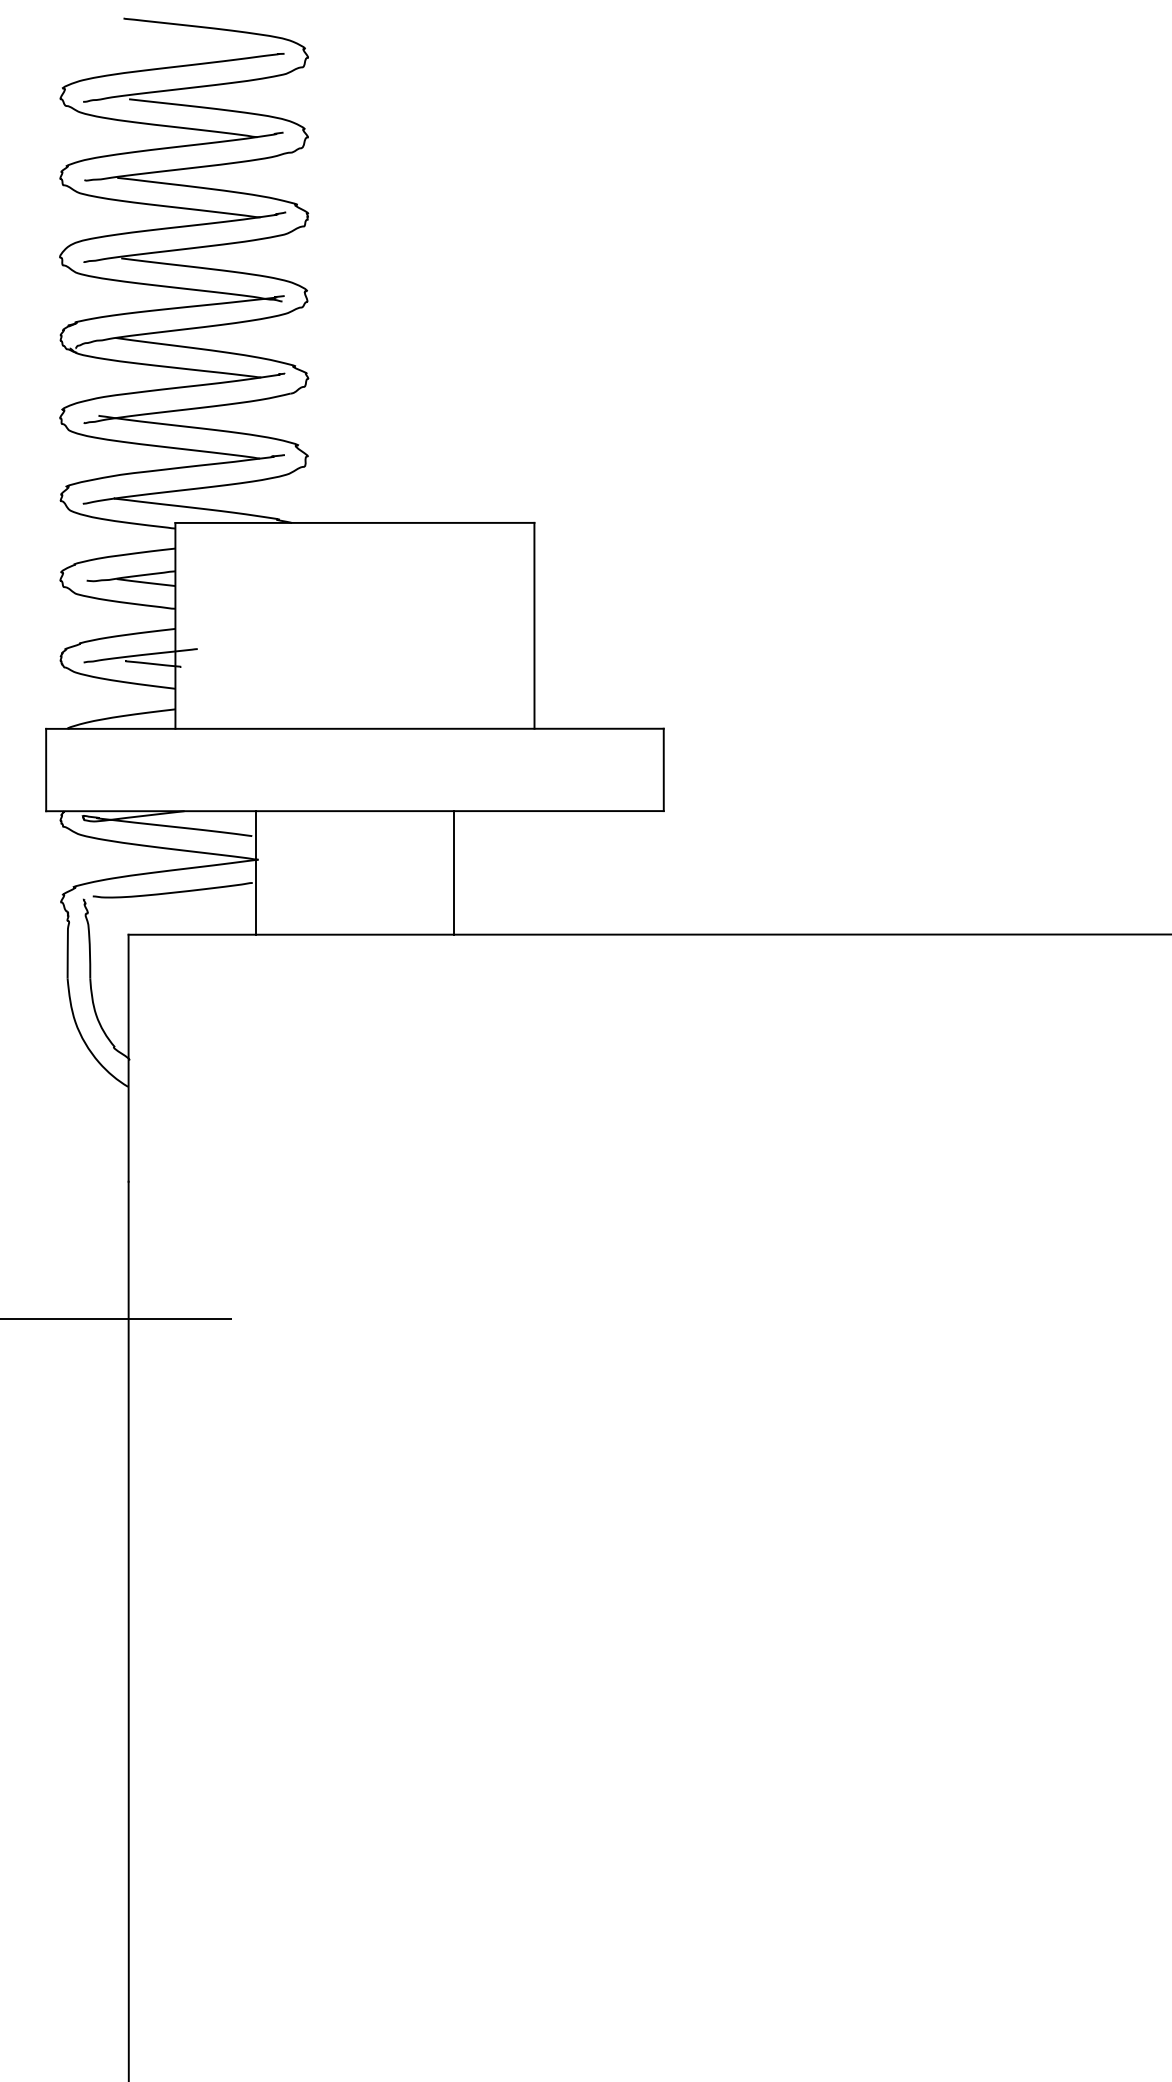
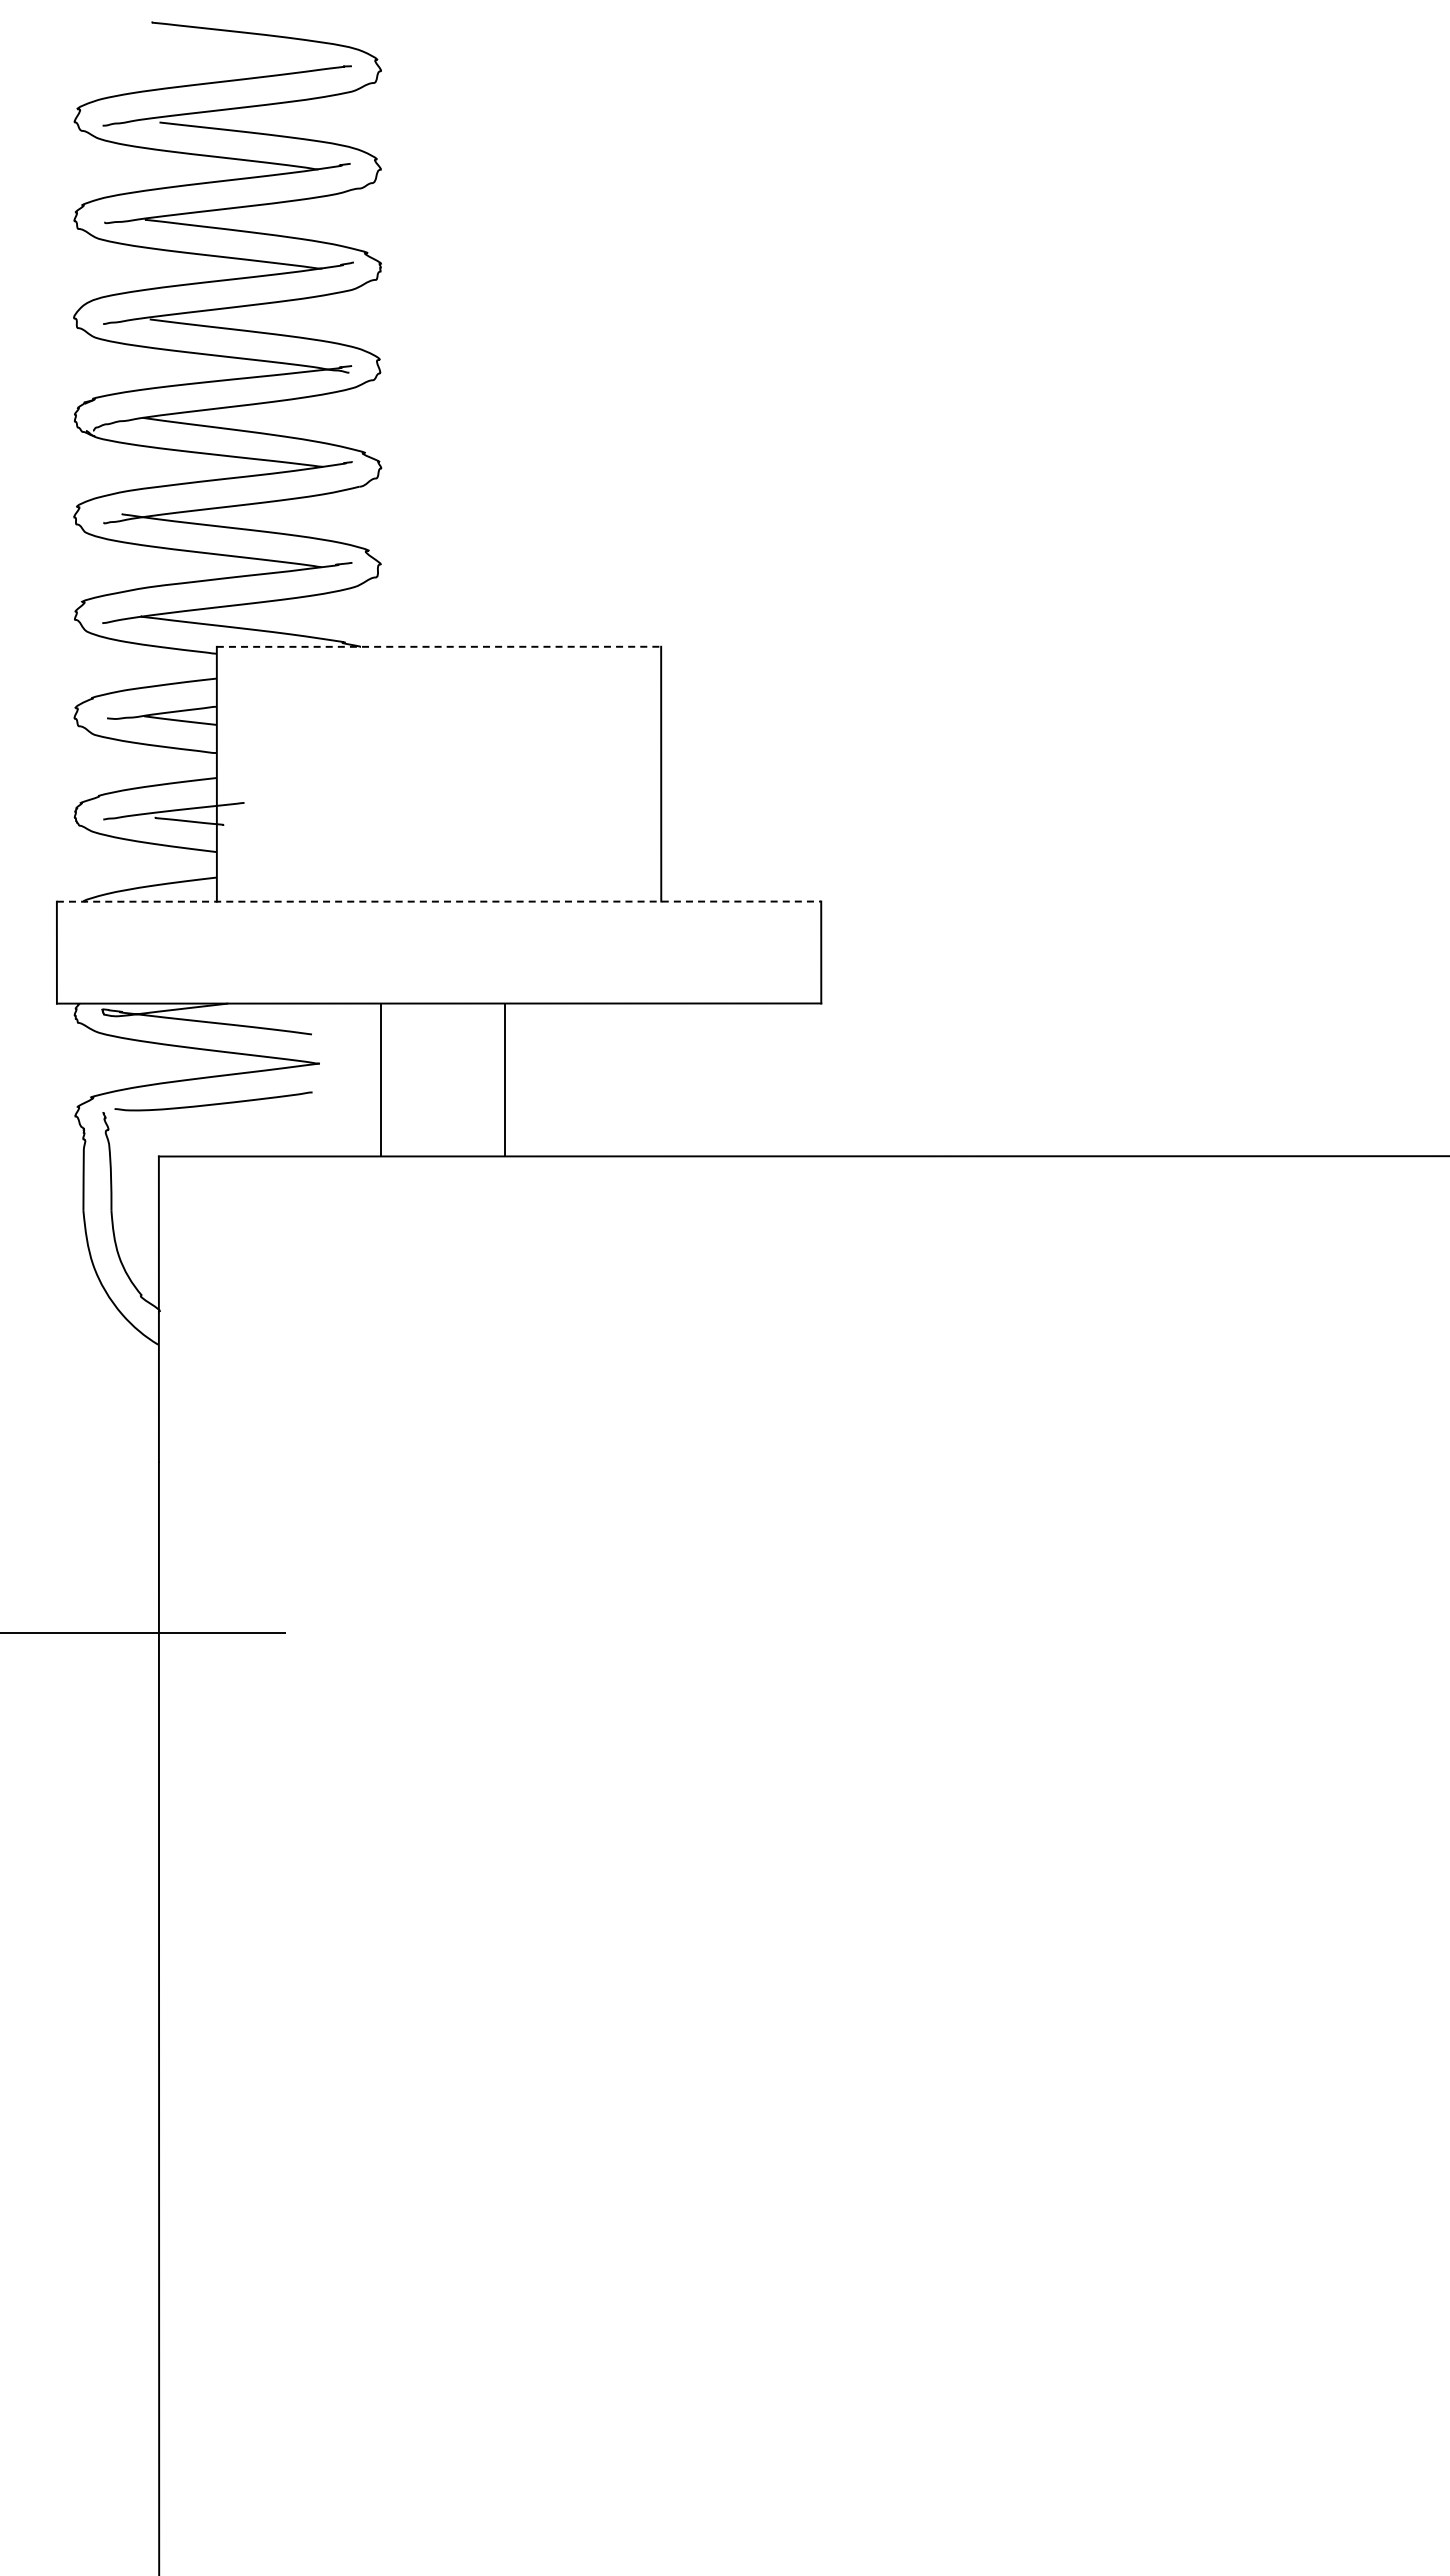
line: (355, 522) -> (439, 646), solid -> dashed
line: (355, 728) -> (439, 901), solid -> dashed
line: (255, 872) -> (381, 1079), moved
line: (454, 872) -> (505, 1079), moved

